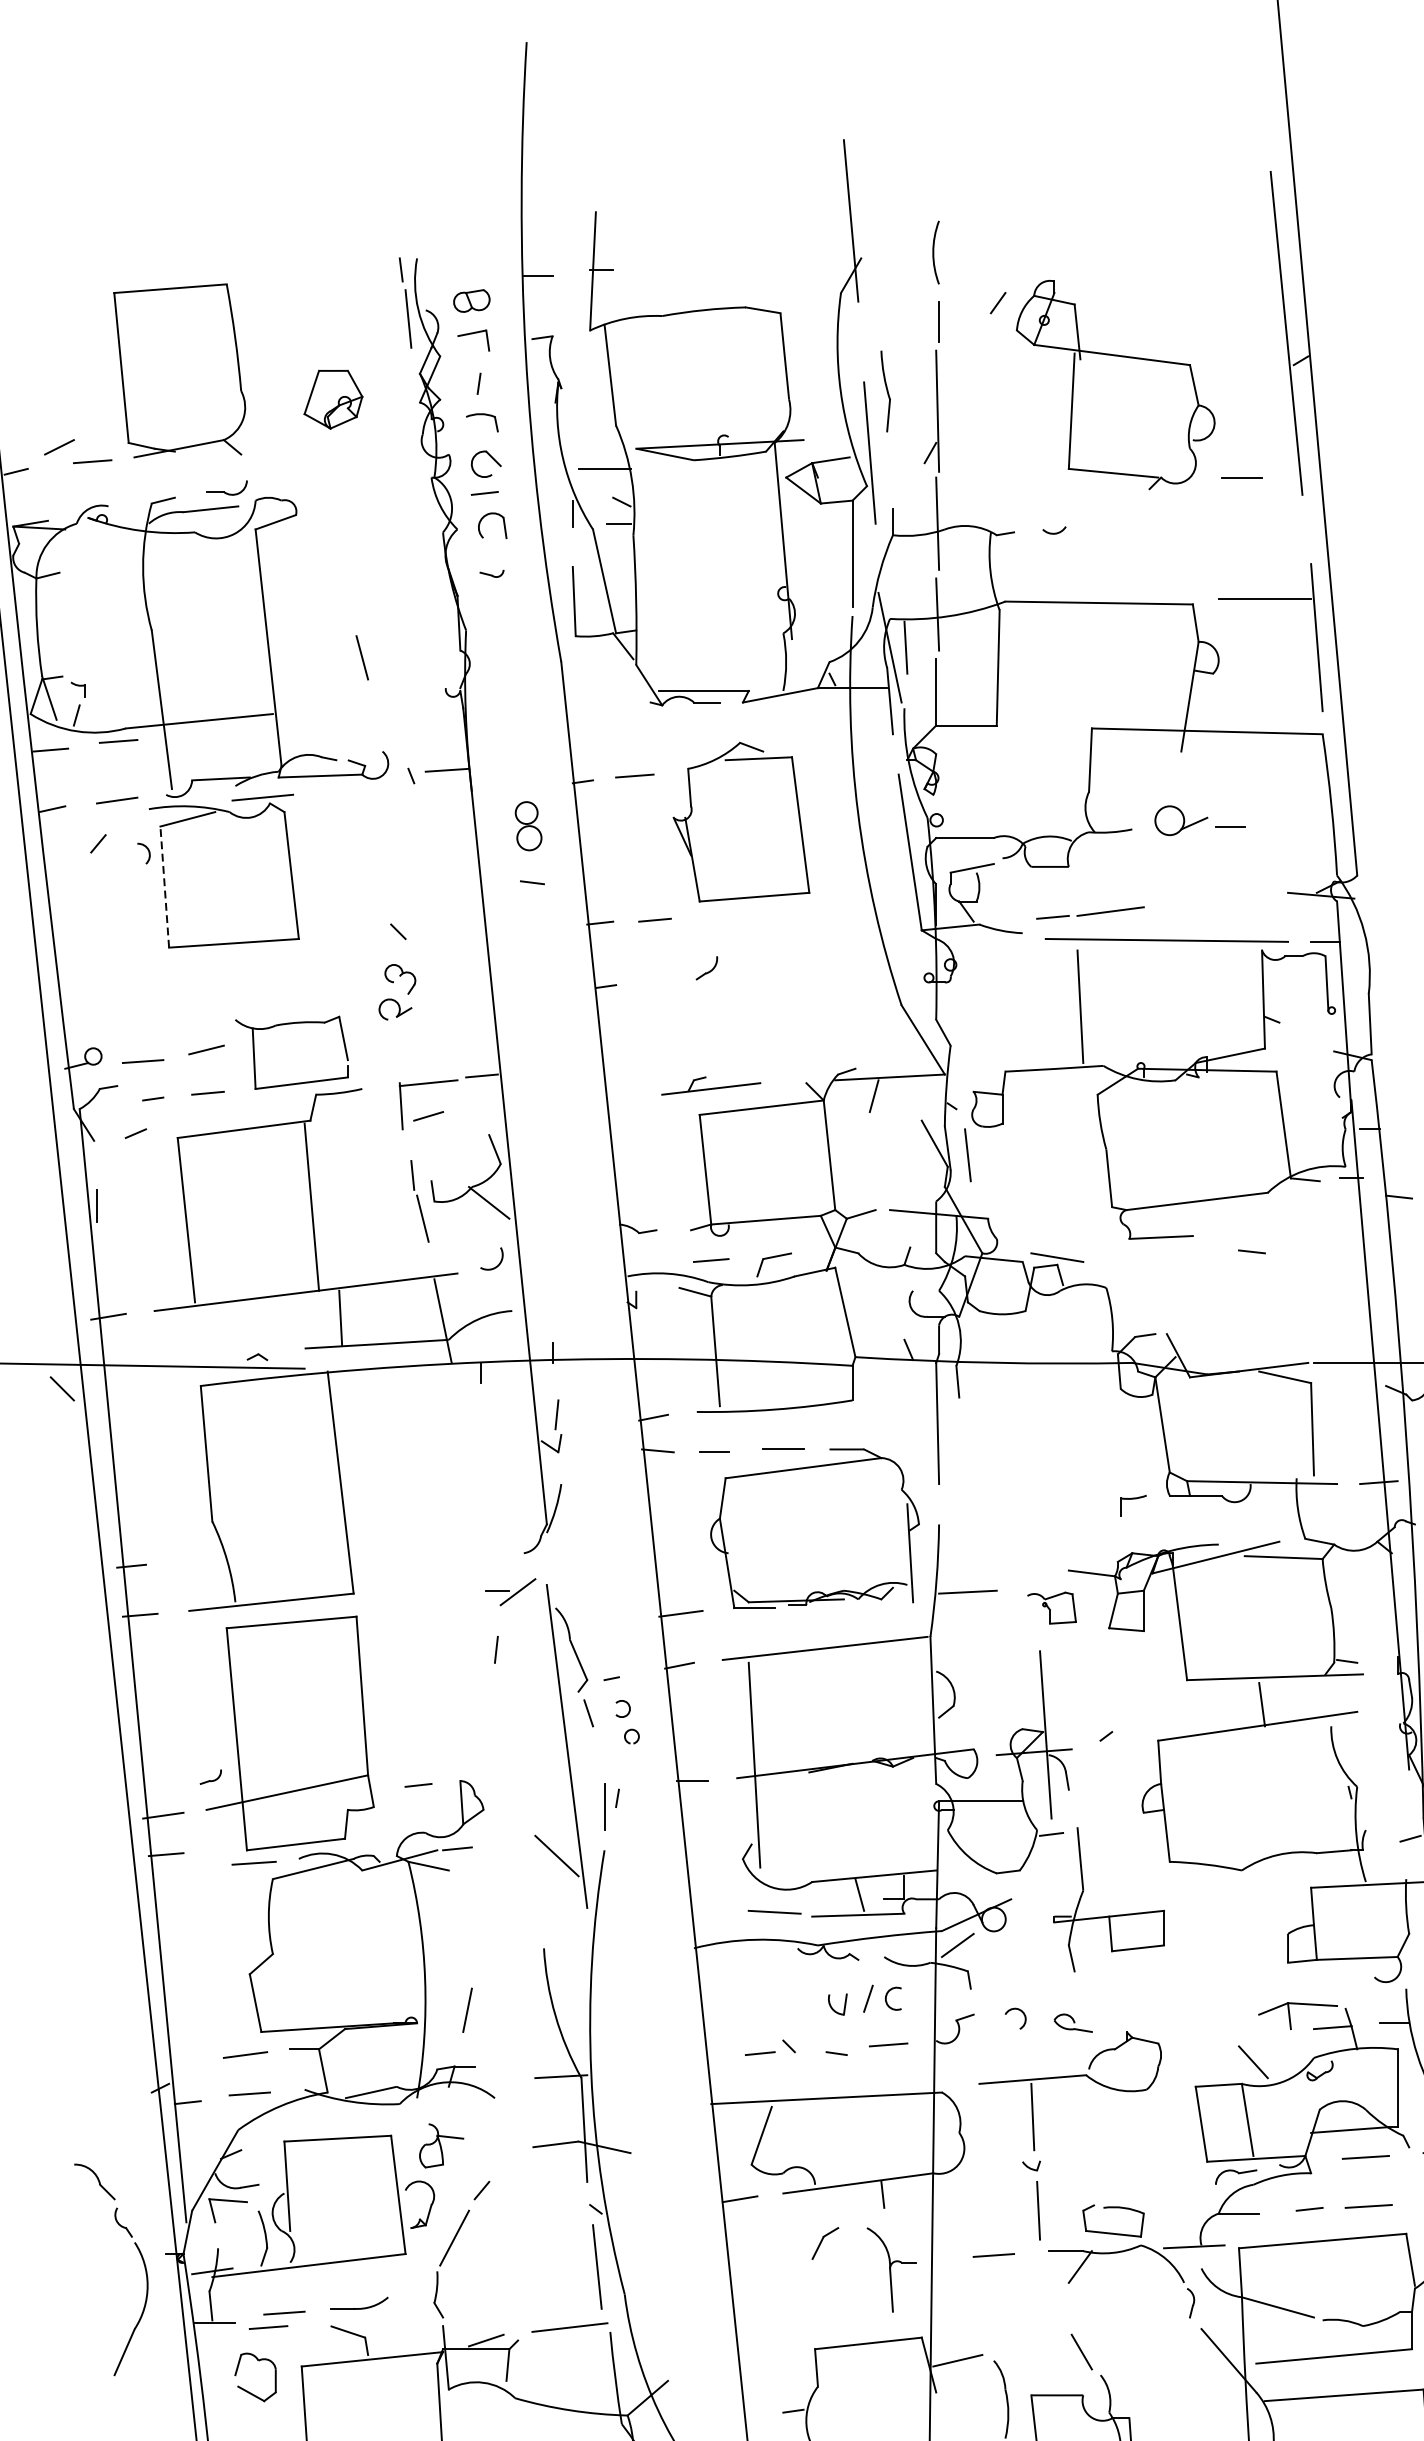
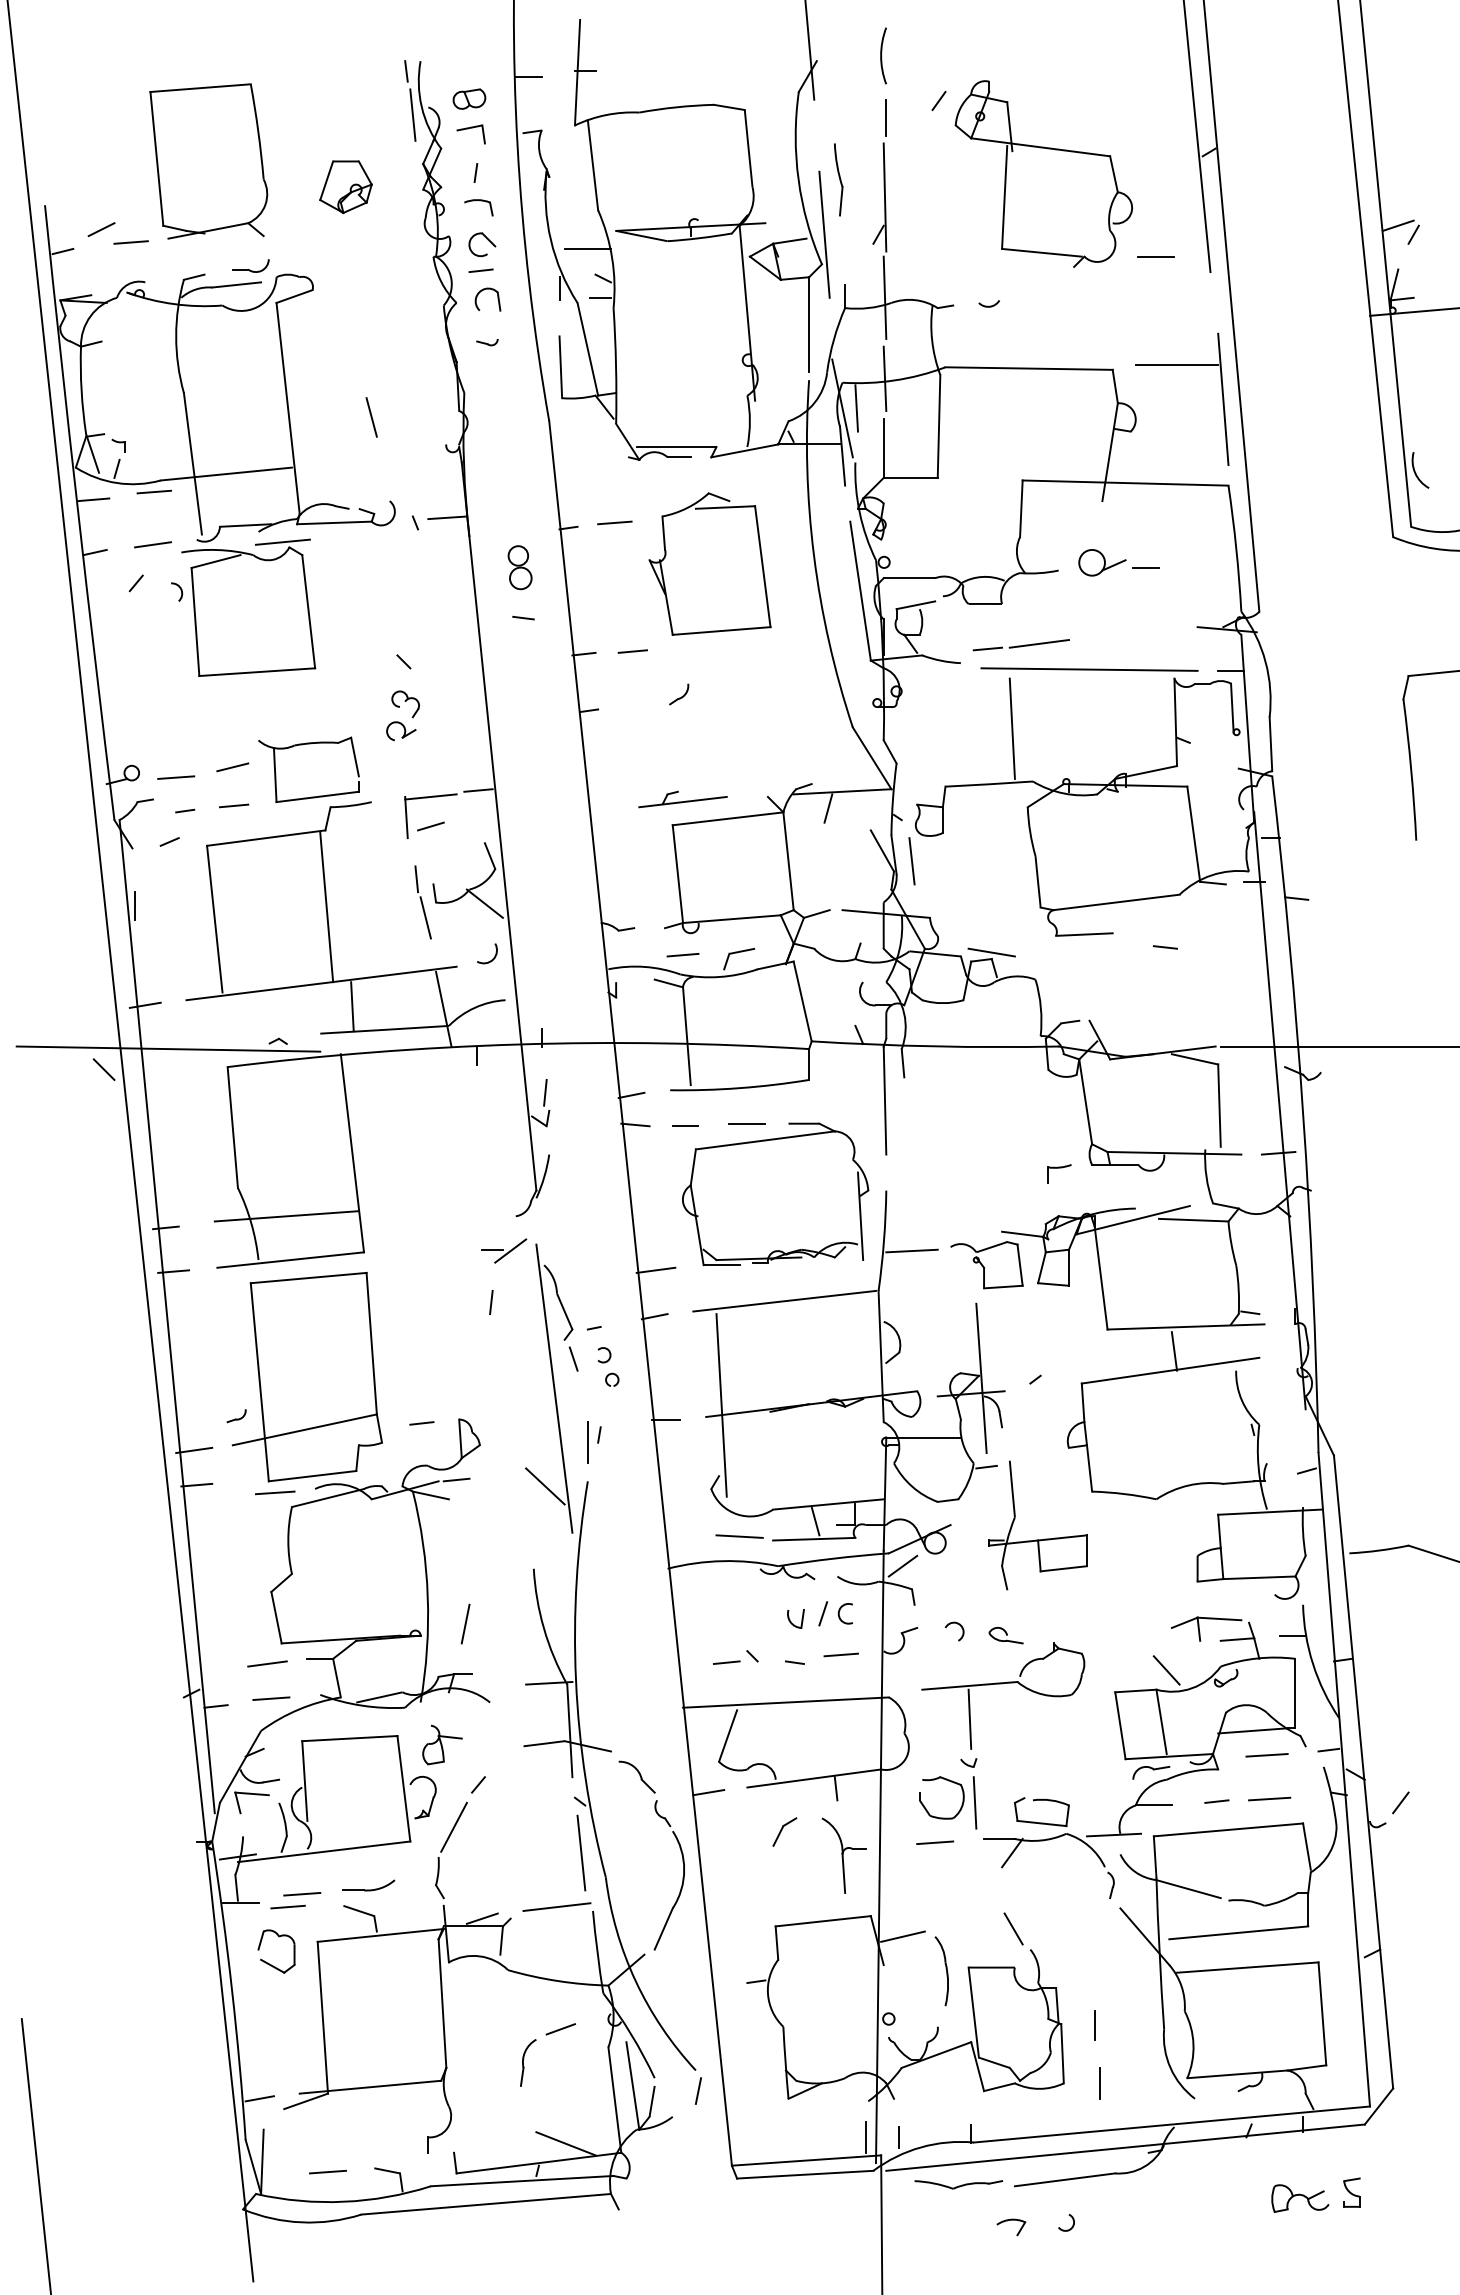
line: (164, 886) -> (195, 621), dashed -> solid
line: (266, 1553) -> (286, 1216), added
part: (1051, 1608) -> (986, 1265), size x1.67
part: (1005, 2185) -> (945, 1780), added
part: (142, 2261) -> (679, 1848), moved

